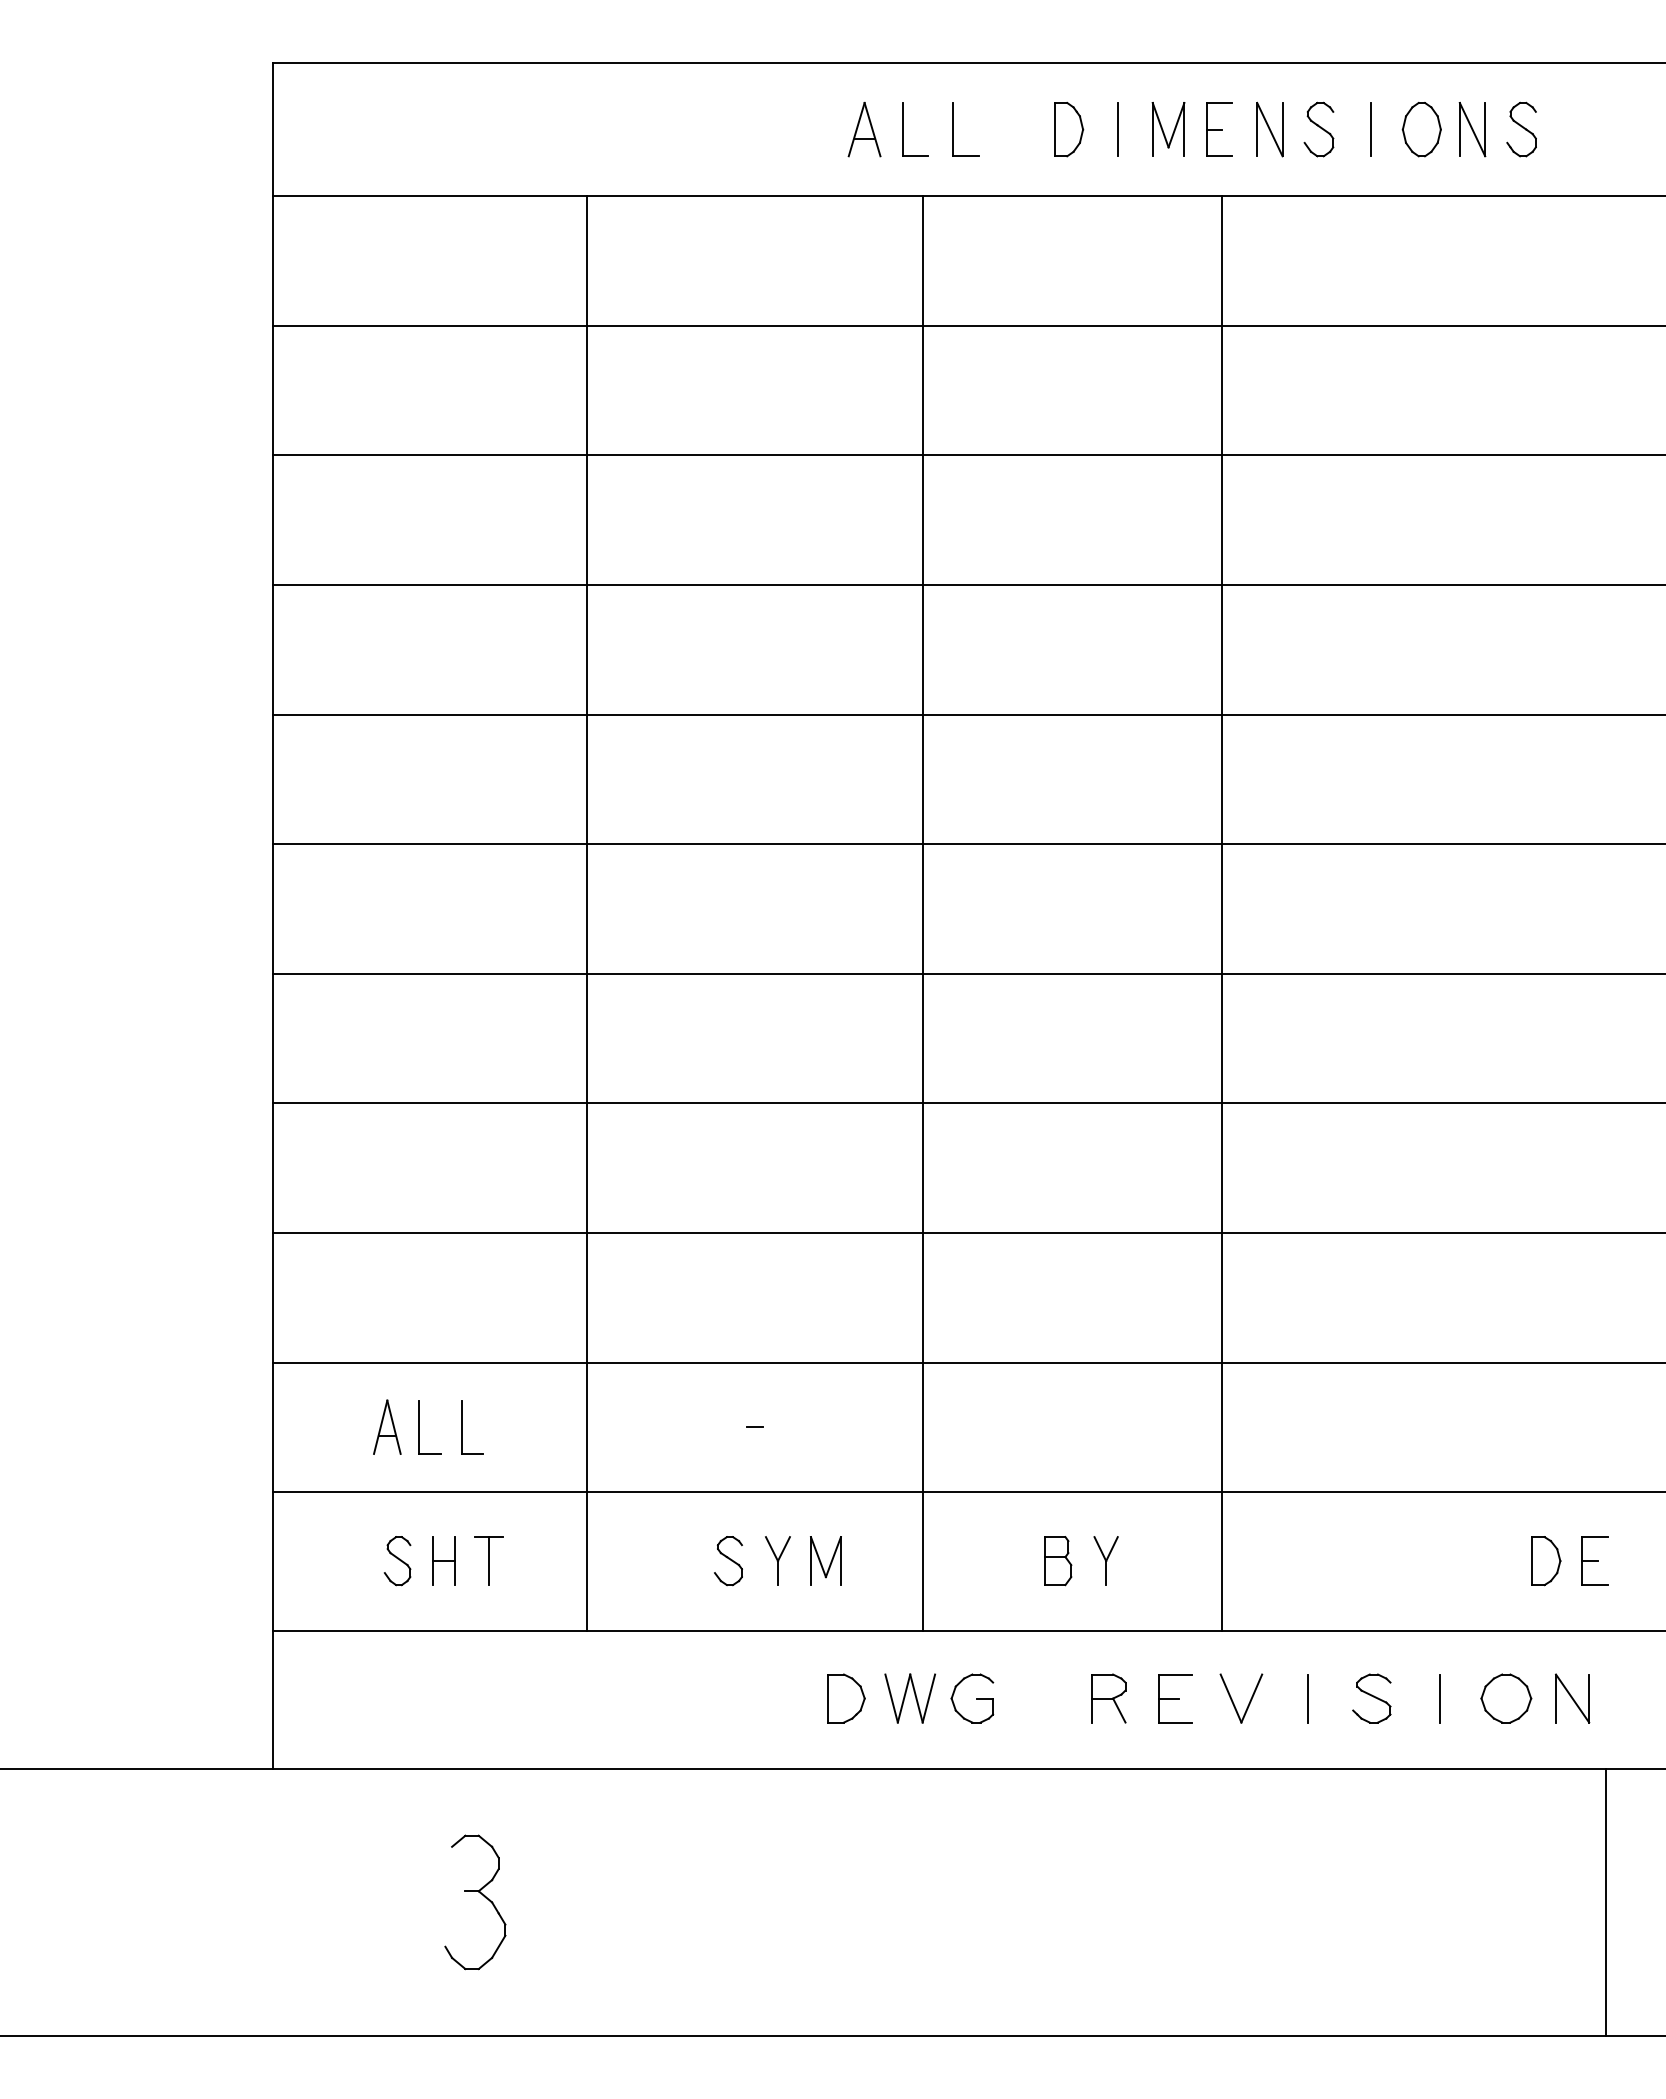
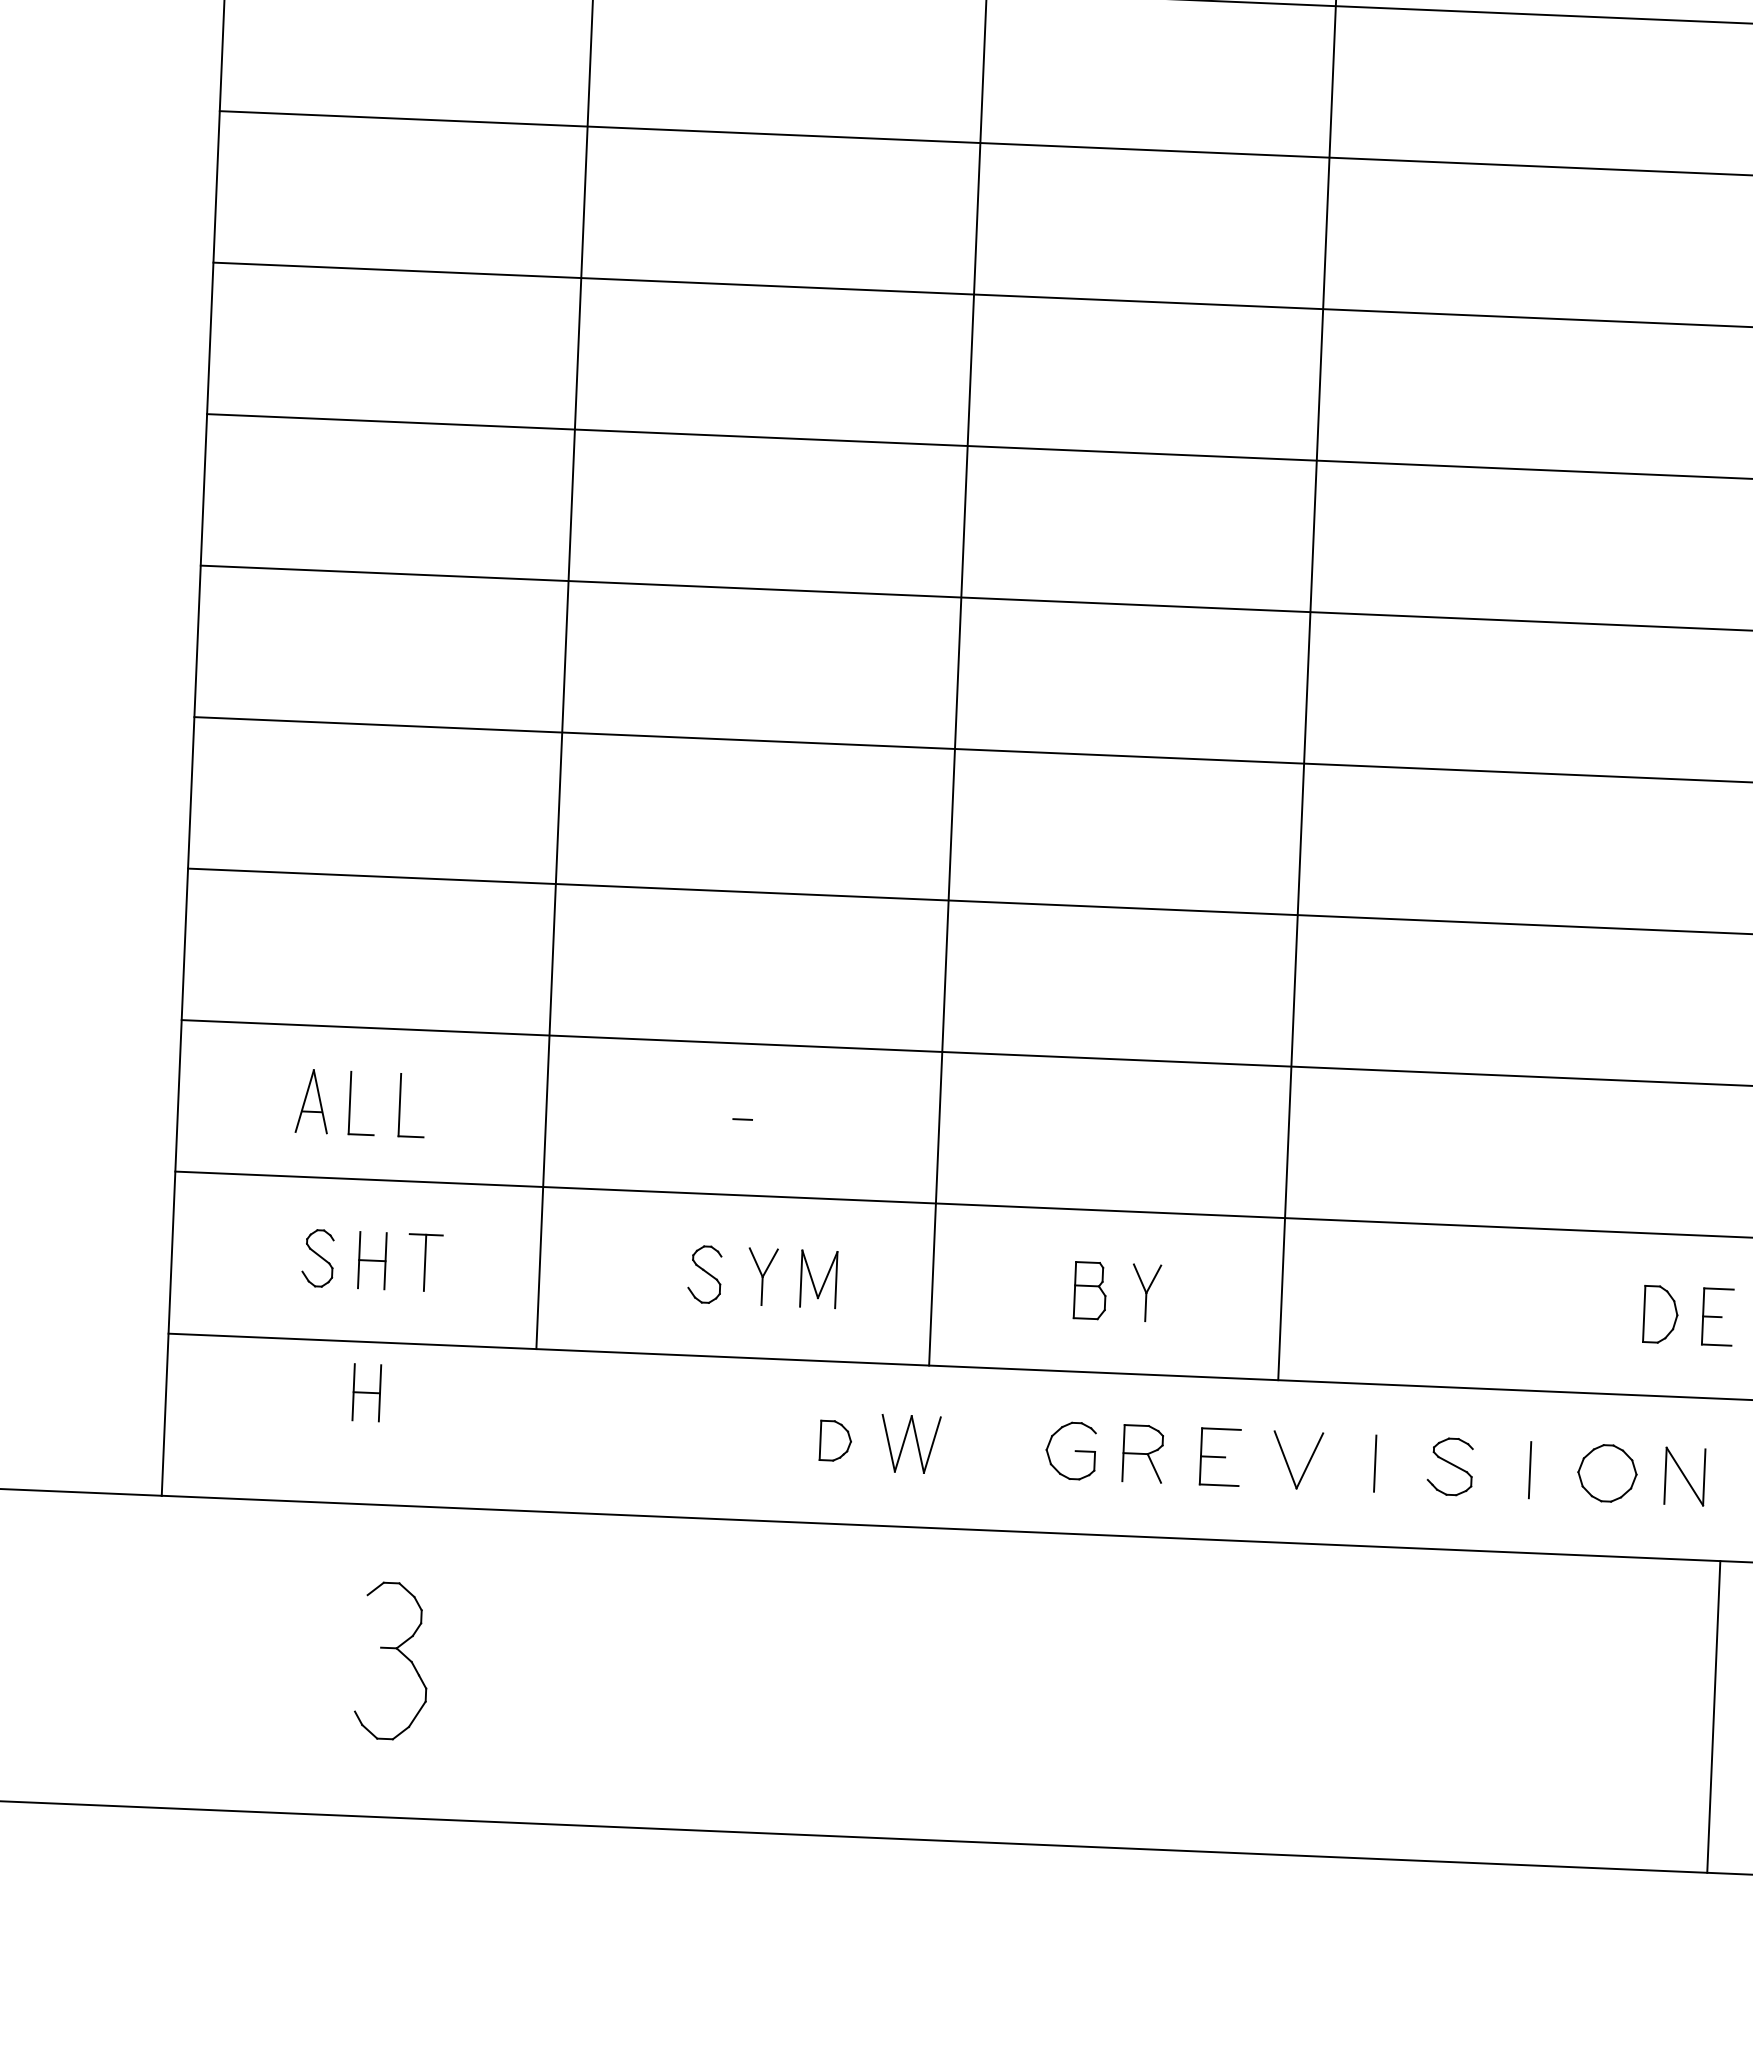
part: (443, 1673) -> (366, 1392), added
part: (846, 1698) -> (836, 1441), size x0.7
part: (972, 1698) -> (1071, 1450), moved

